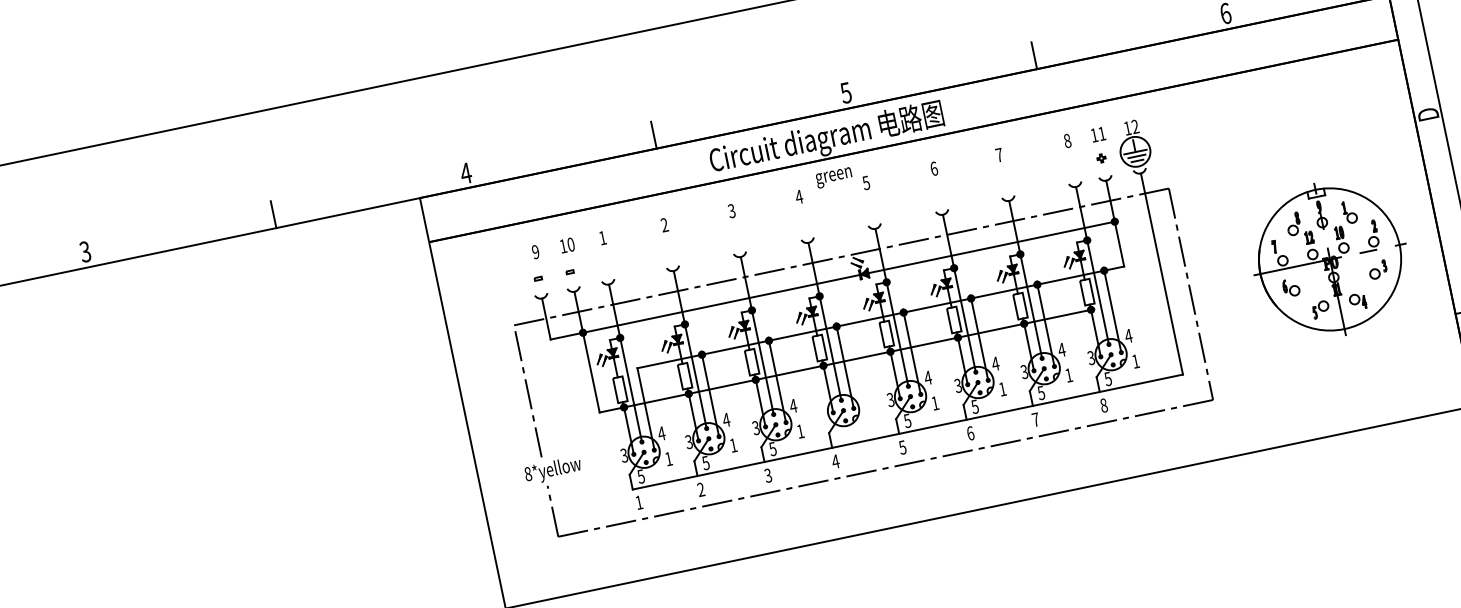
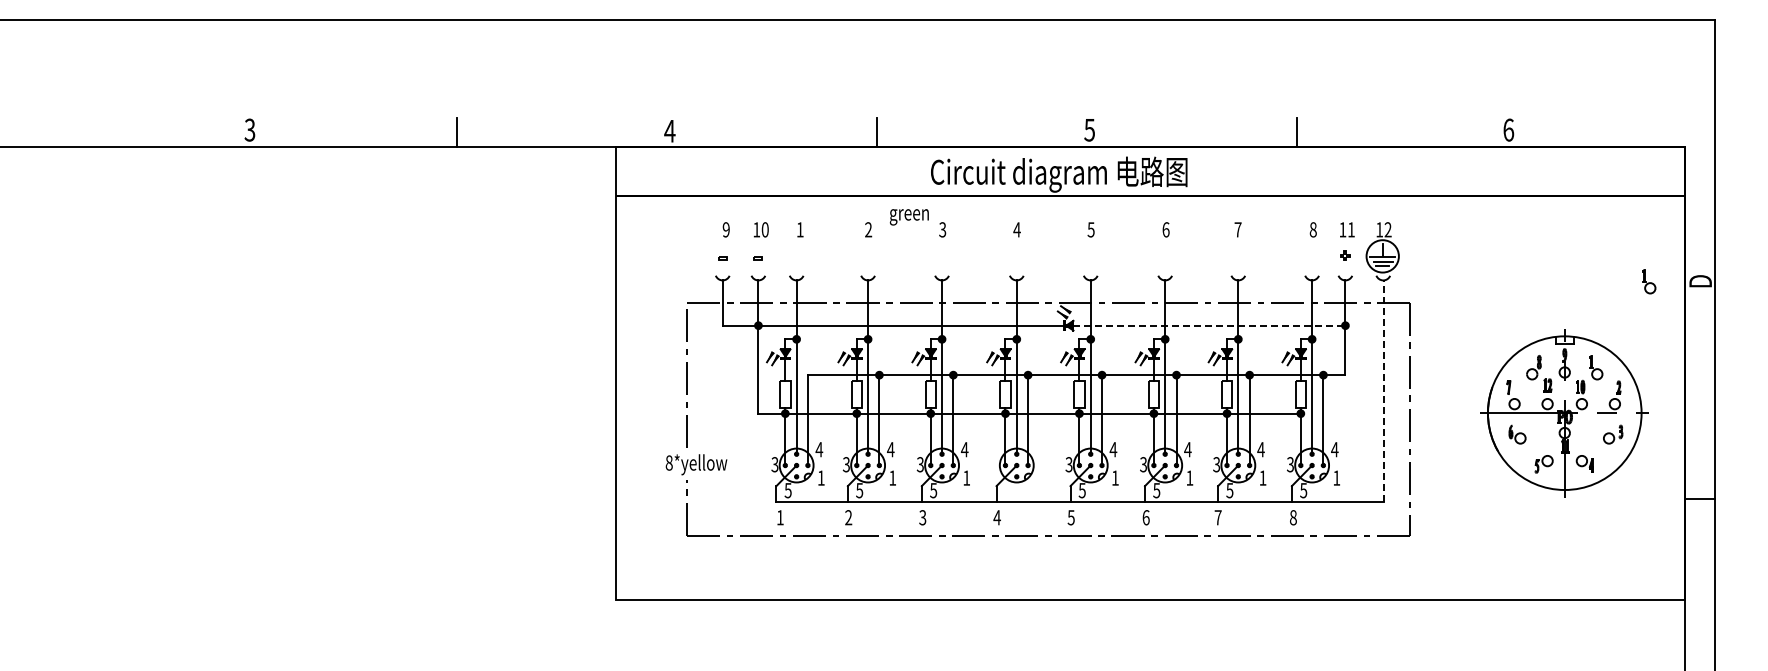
part: (1381, 124) -> (1649, 281), added
text: (833, 178) -> (908, 217), moved
line: (990, 247) -> (1208, 325), solid -> dashed
line: (1161, 273) -> (1383, 390), solid -> dashed

